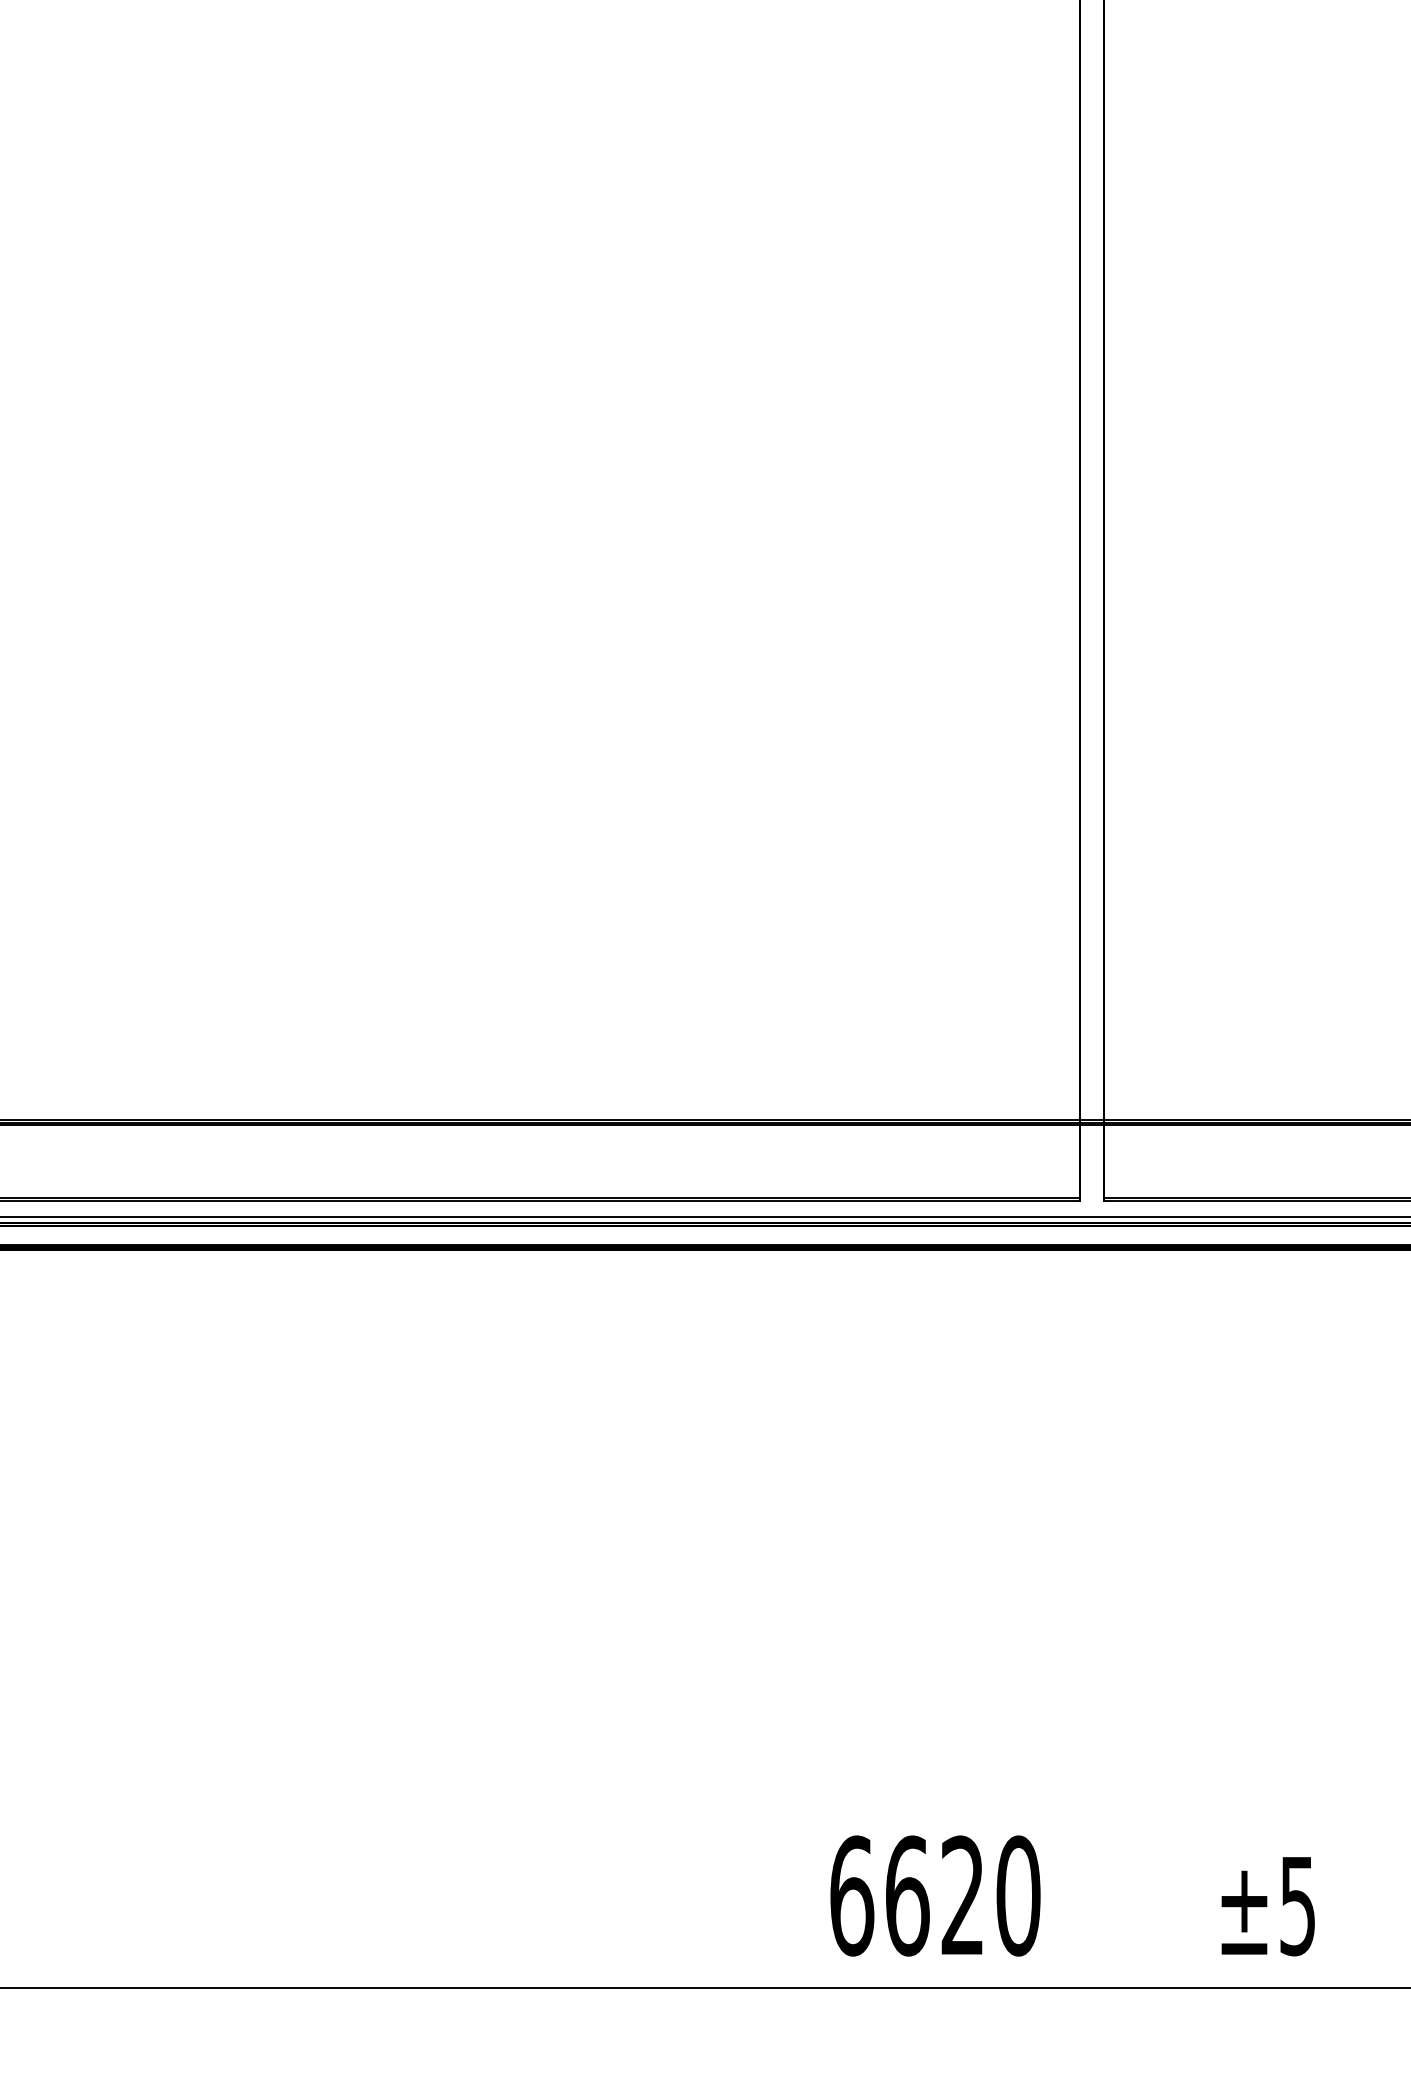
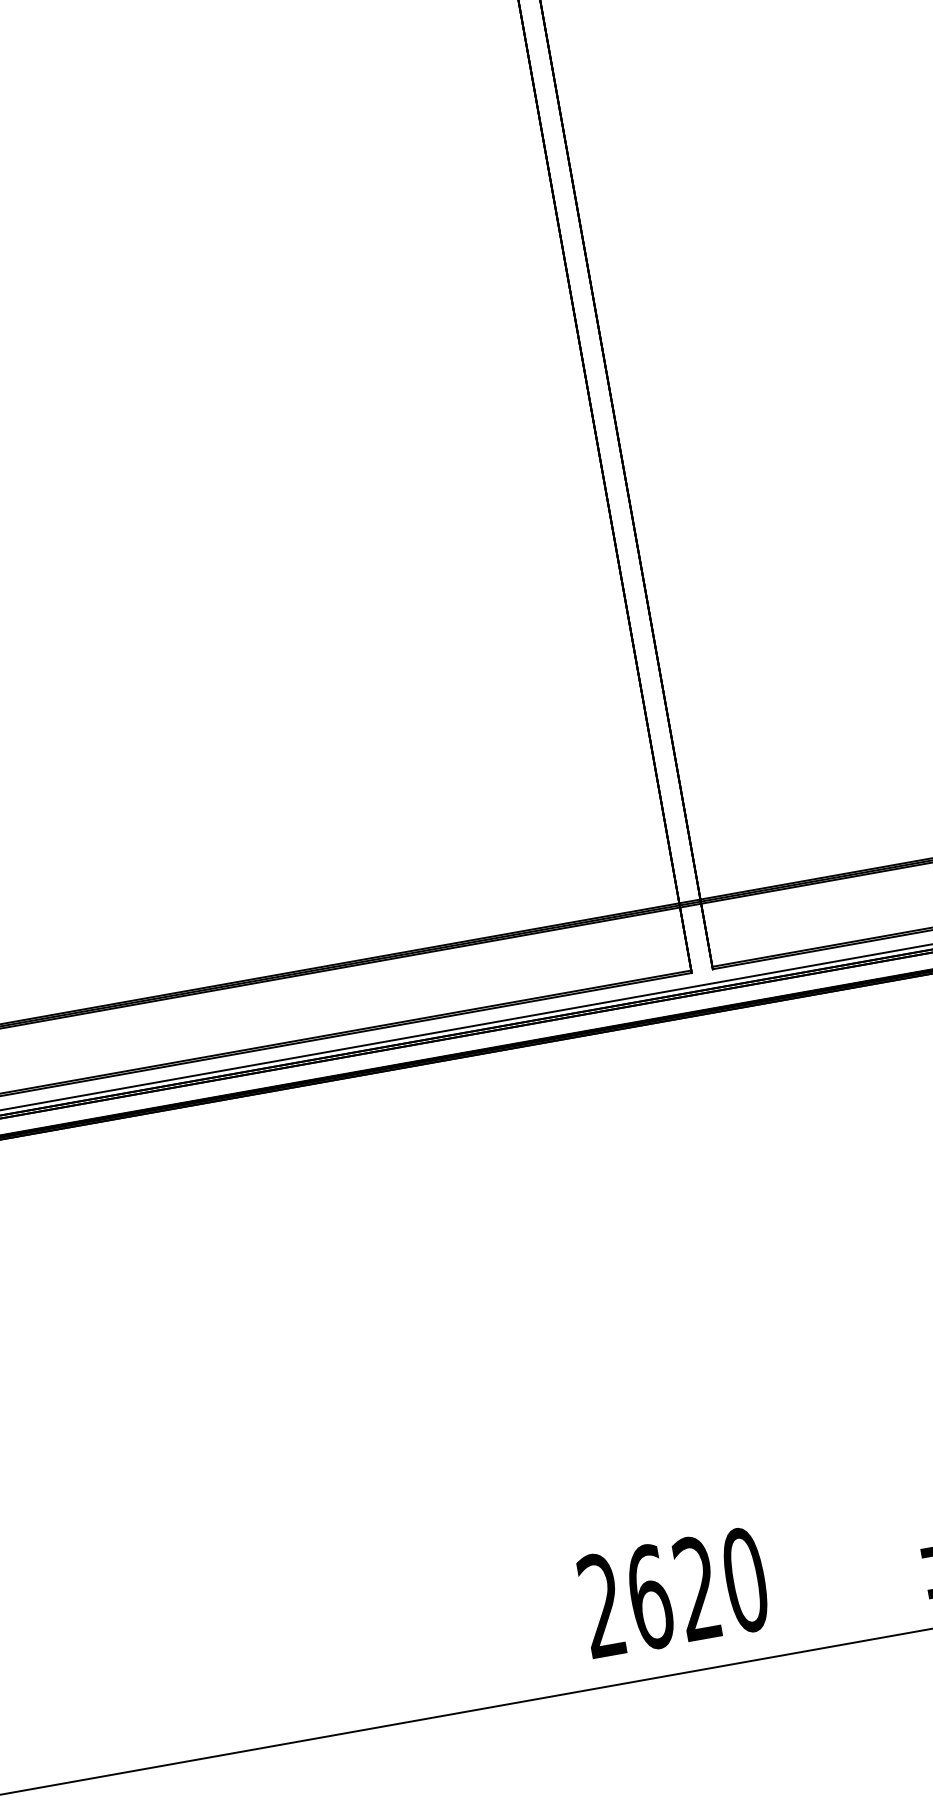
text: (852, 1895) -> (602, 1605), 6620 -> 2620

